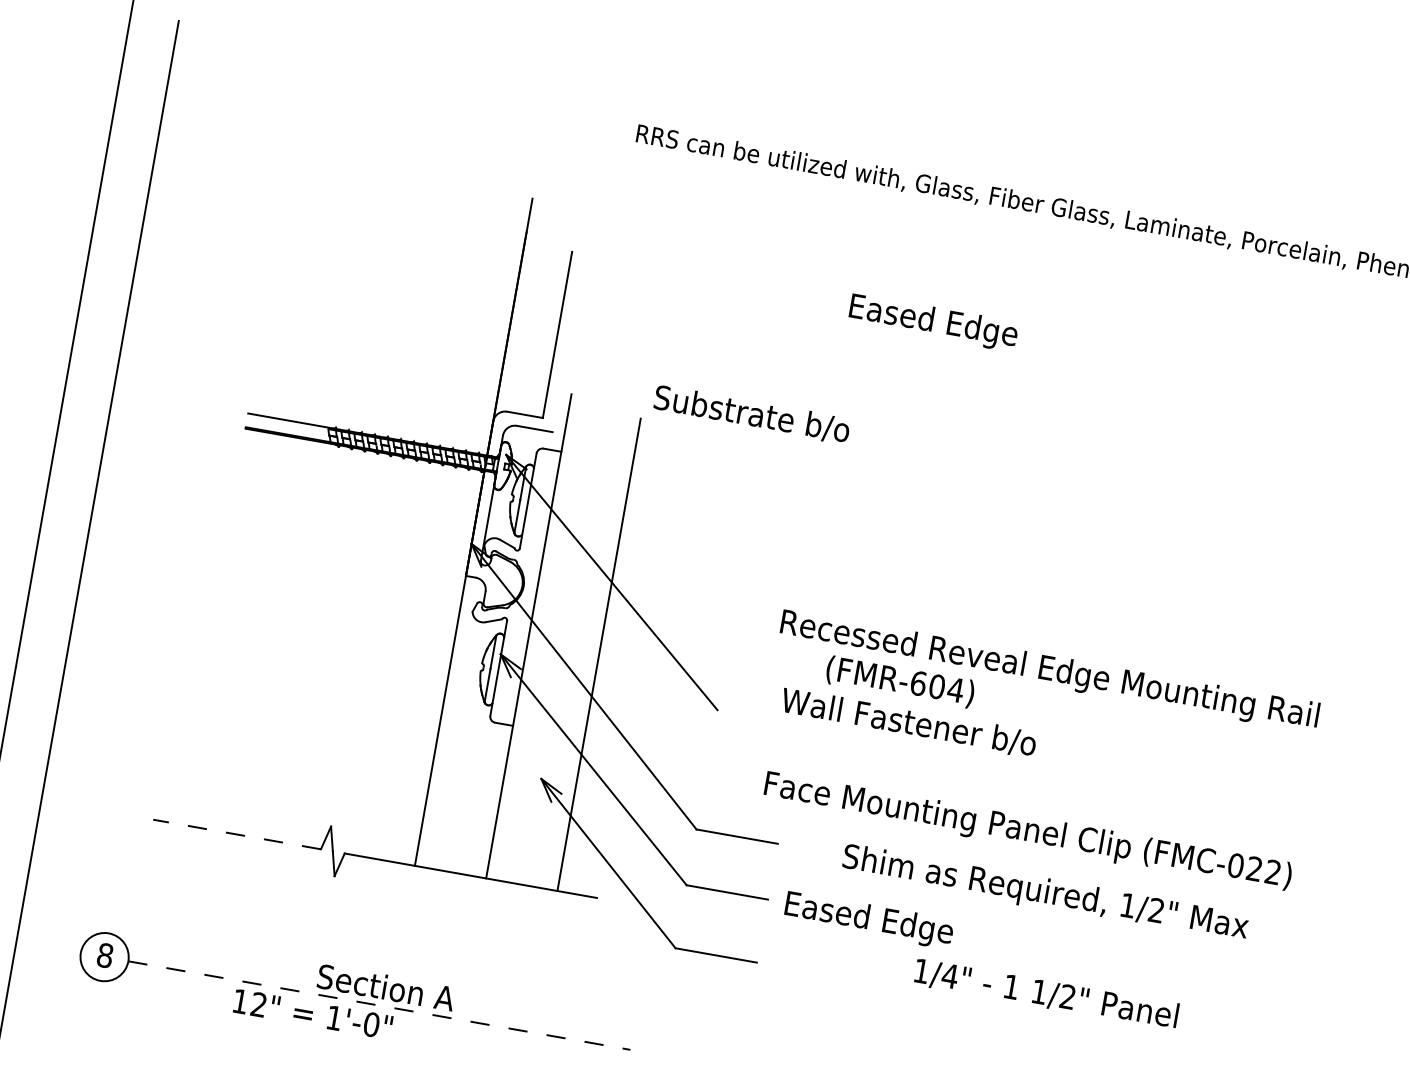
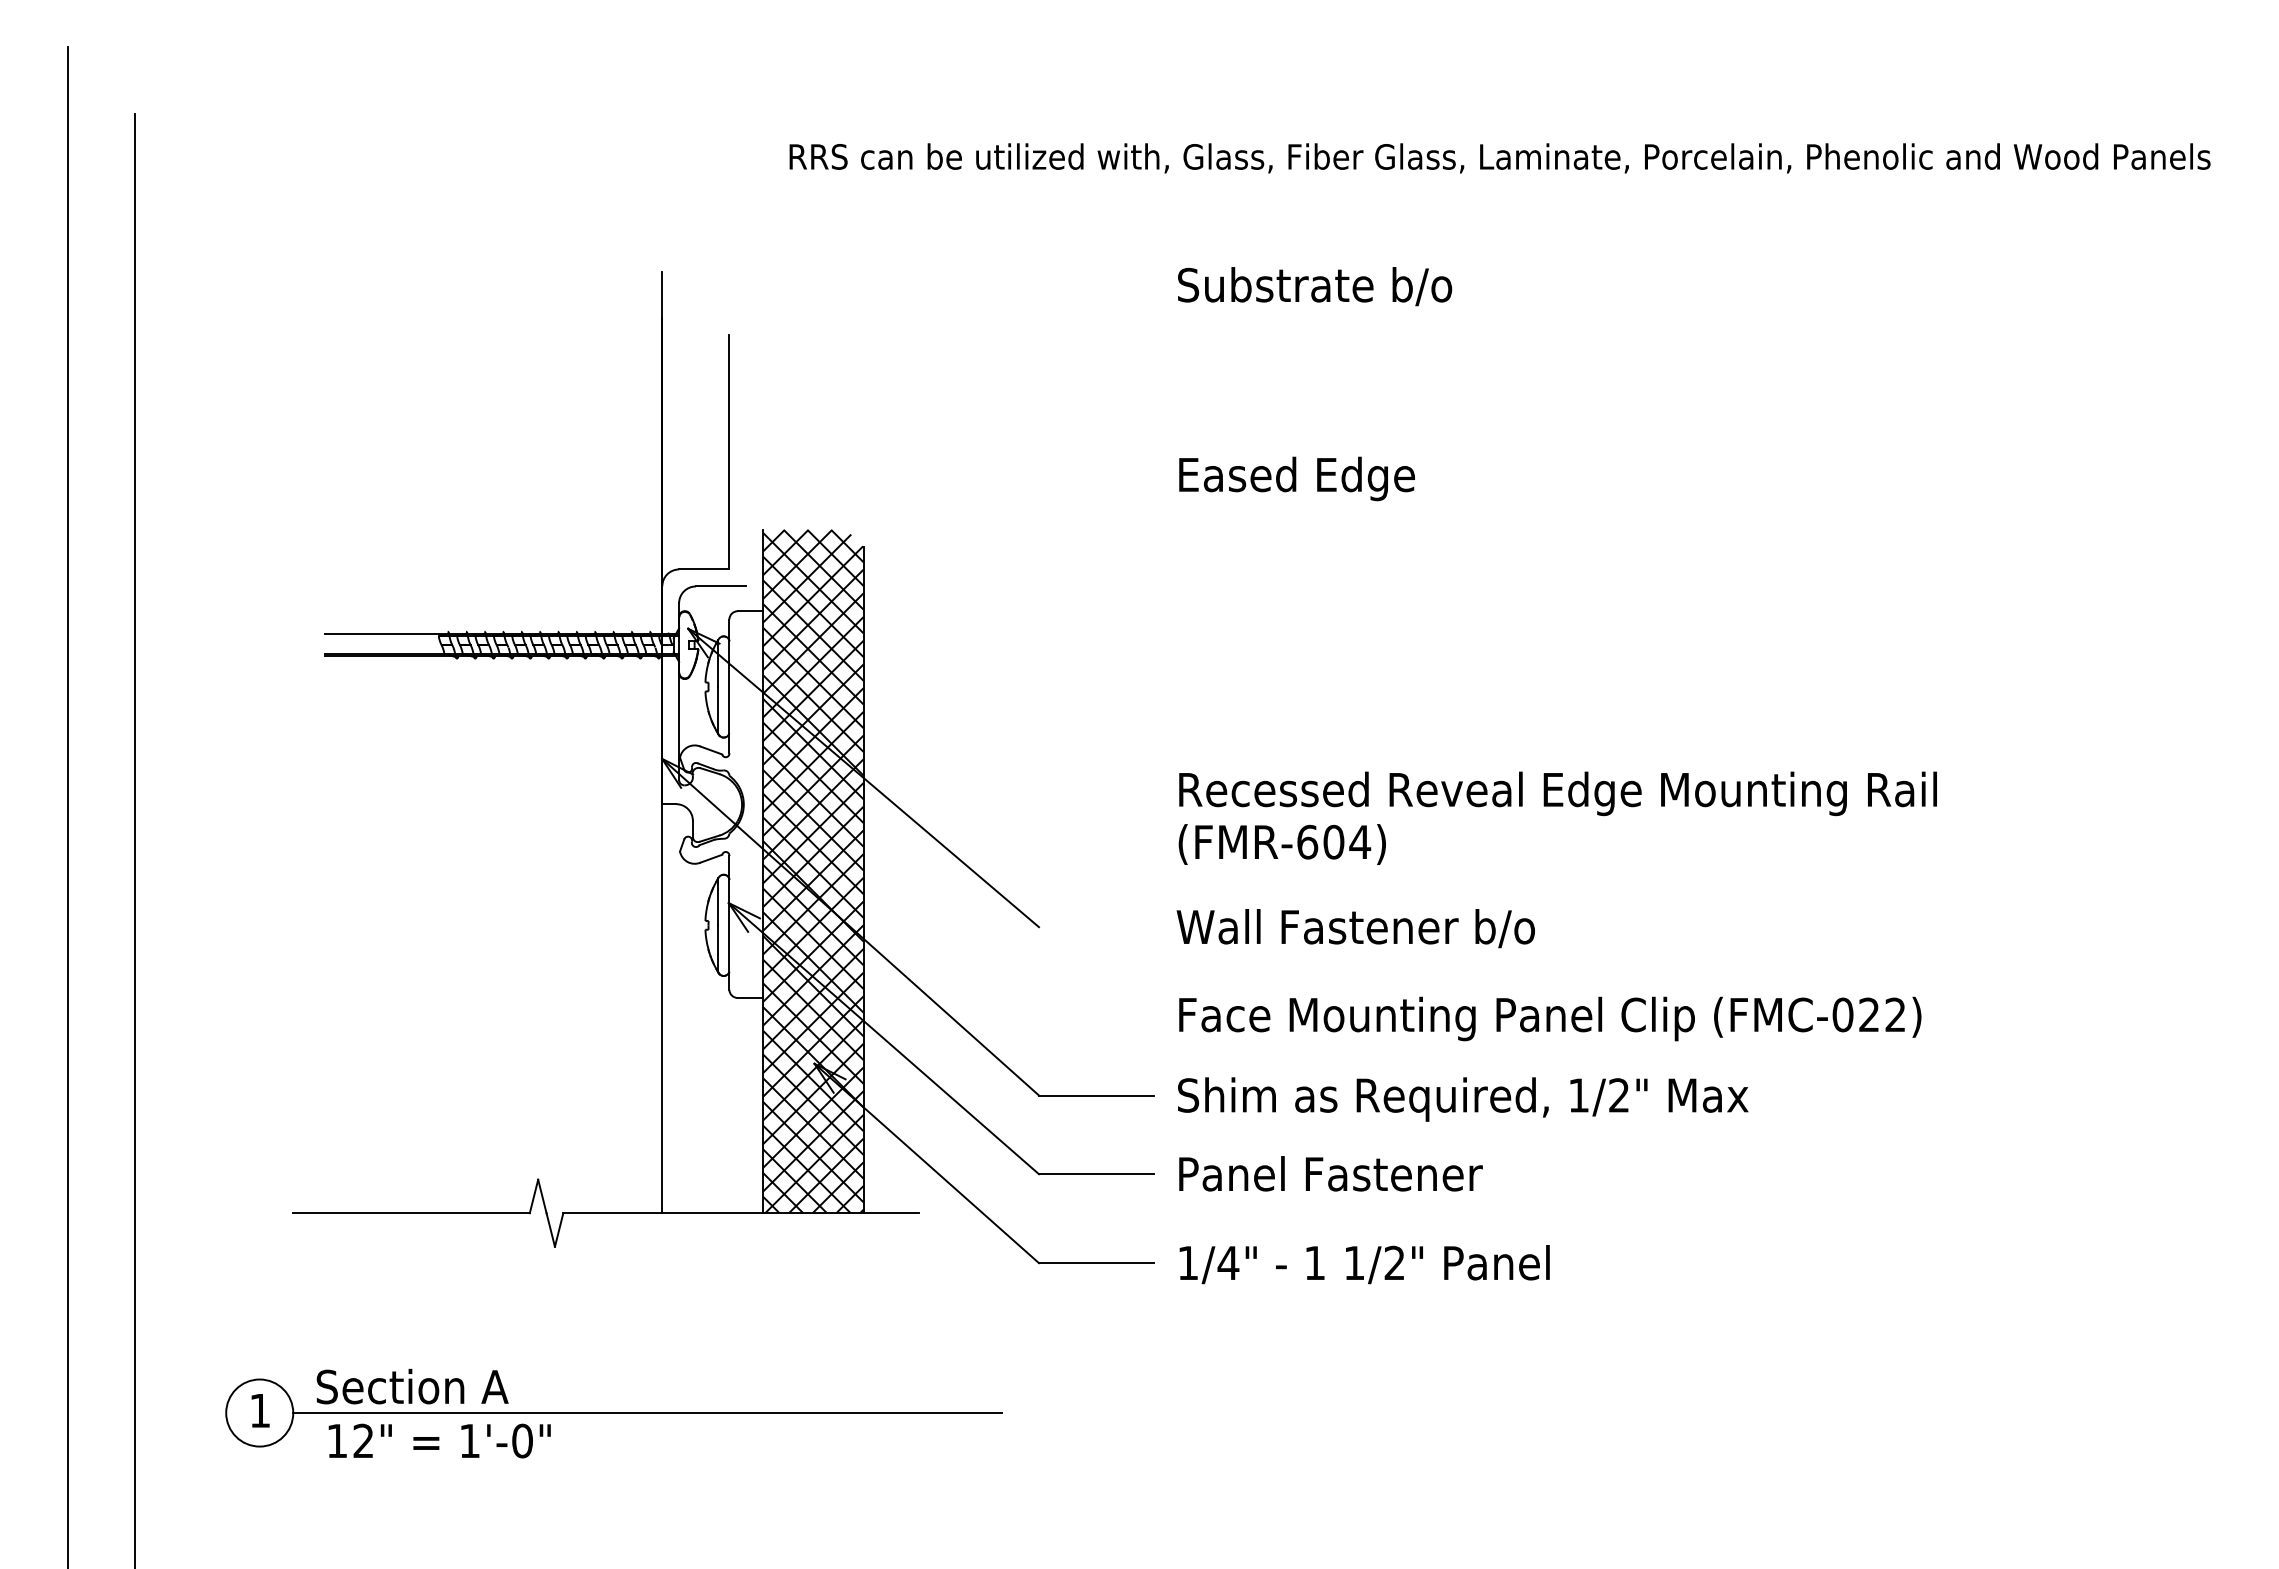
text: (933, 322) -> (1296, 478), moved
text: (752, 414) -> (1315, 286), moved
hatch: (564, 642) -> (812, 871), added
text: (1049, 670) -> (1557, 793), moved
text: (908, 722) -> (1355, 928), moved
text: (1028, 831) -> (1550, 1018), moved
line: (236, 834) -> (410, 1213), dashed -> solid
text: (1045, 893) -> (1463, 1099), moved
text: (894, 924) -> (1332, 1178), Eased Edge -> Panel Fastener
text: (105, 955) -> (260, 1410), 8 -> 1
text: (386, 987) -> (412, 1386), moved
text: (1046, 994) -> (1364, 1264), moved
line: (380, 1006) -> (648, 1413), dashed -> solid
text: (312, 1013) -> (439, 1440), moved

